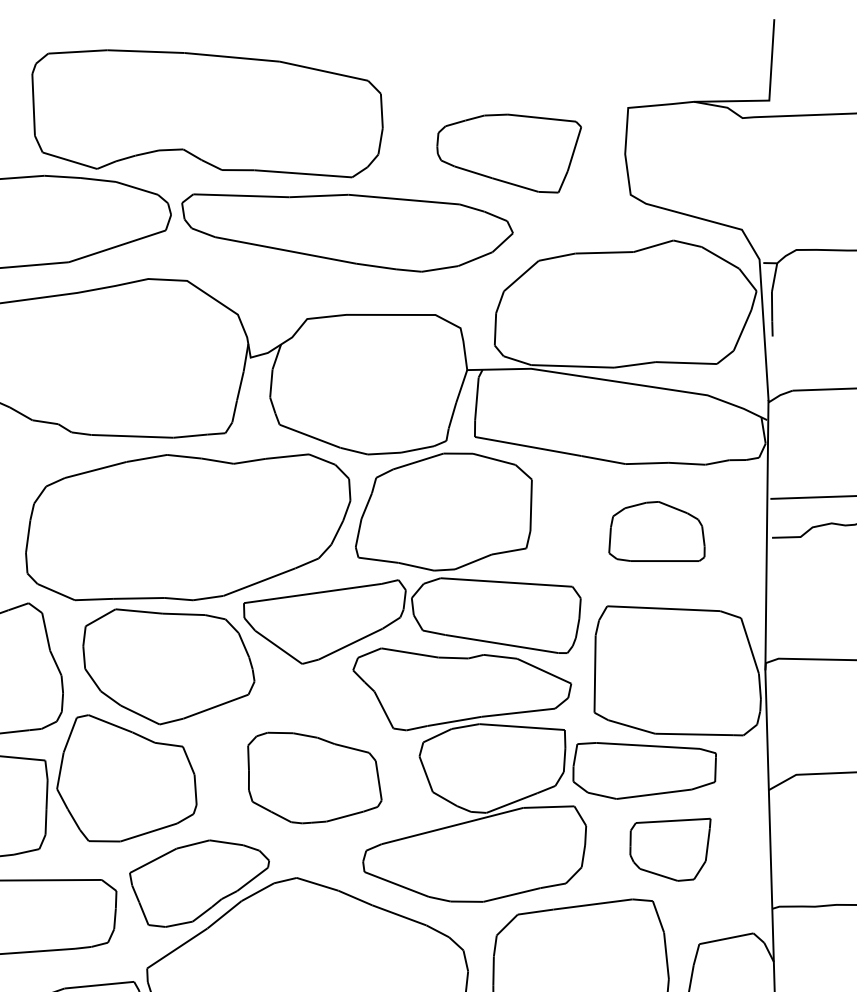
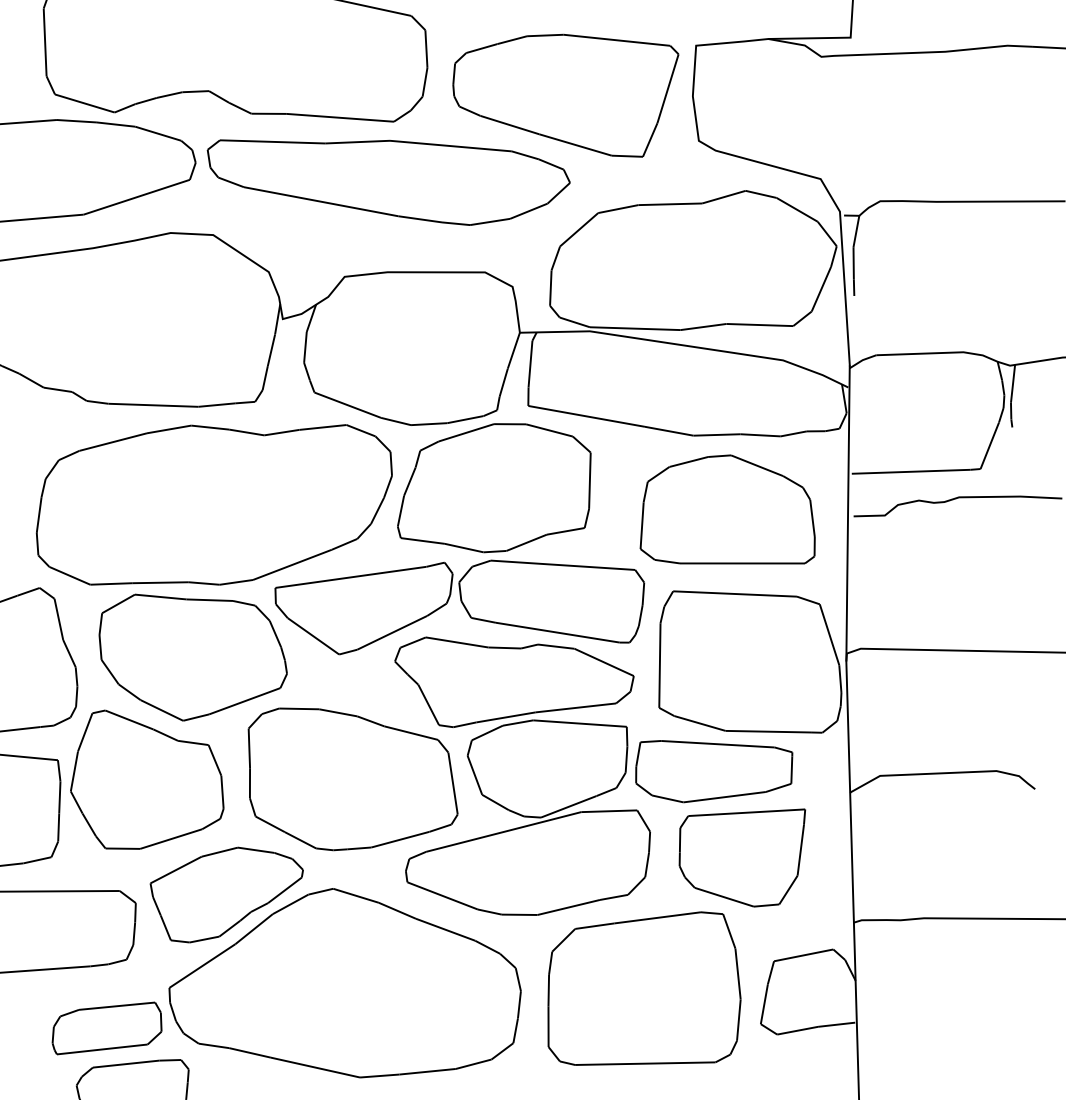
part: (508, 153) -> (565, 95), size x1.43
part: (656, 531) -> (727, 509), size x1.67
part: (314, 778) -> (352, 779), size x1.43
part: (670, 849) -> (742, 857), size x1.43

